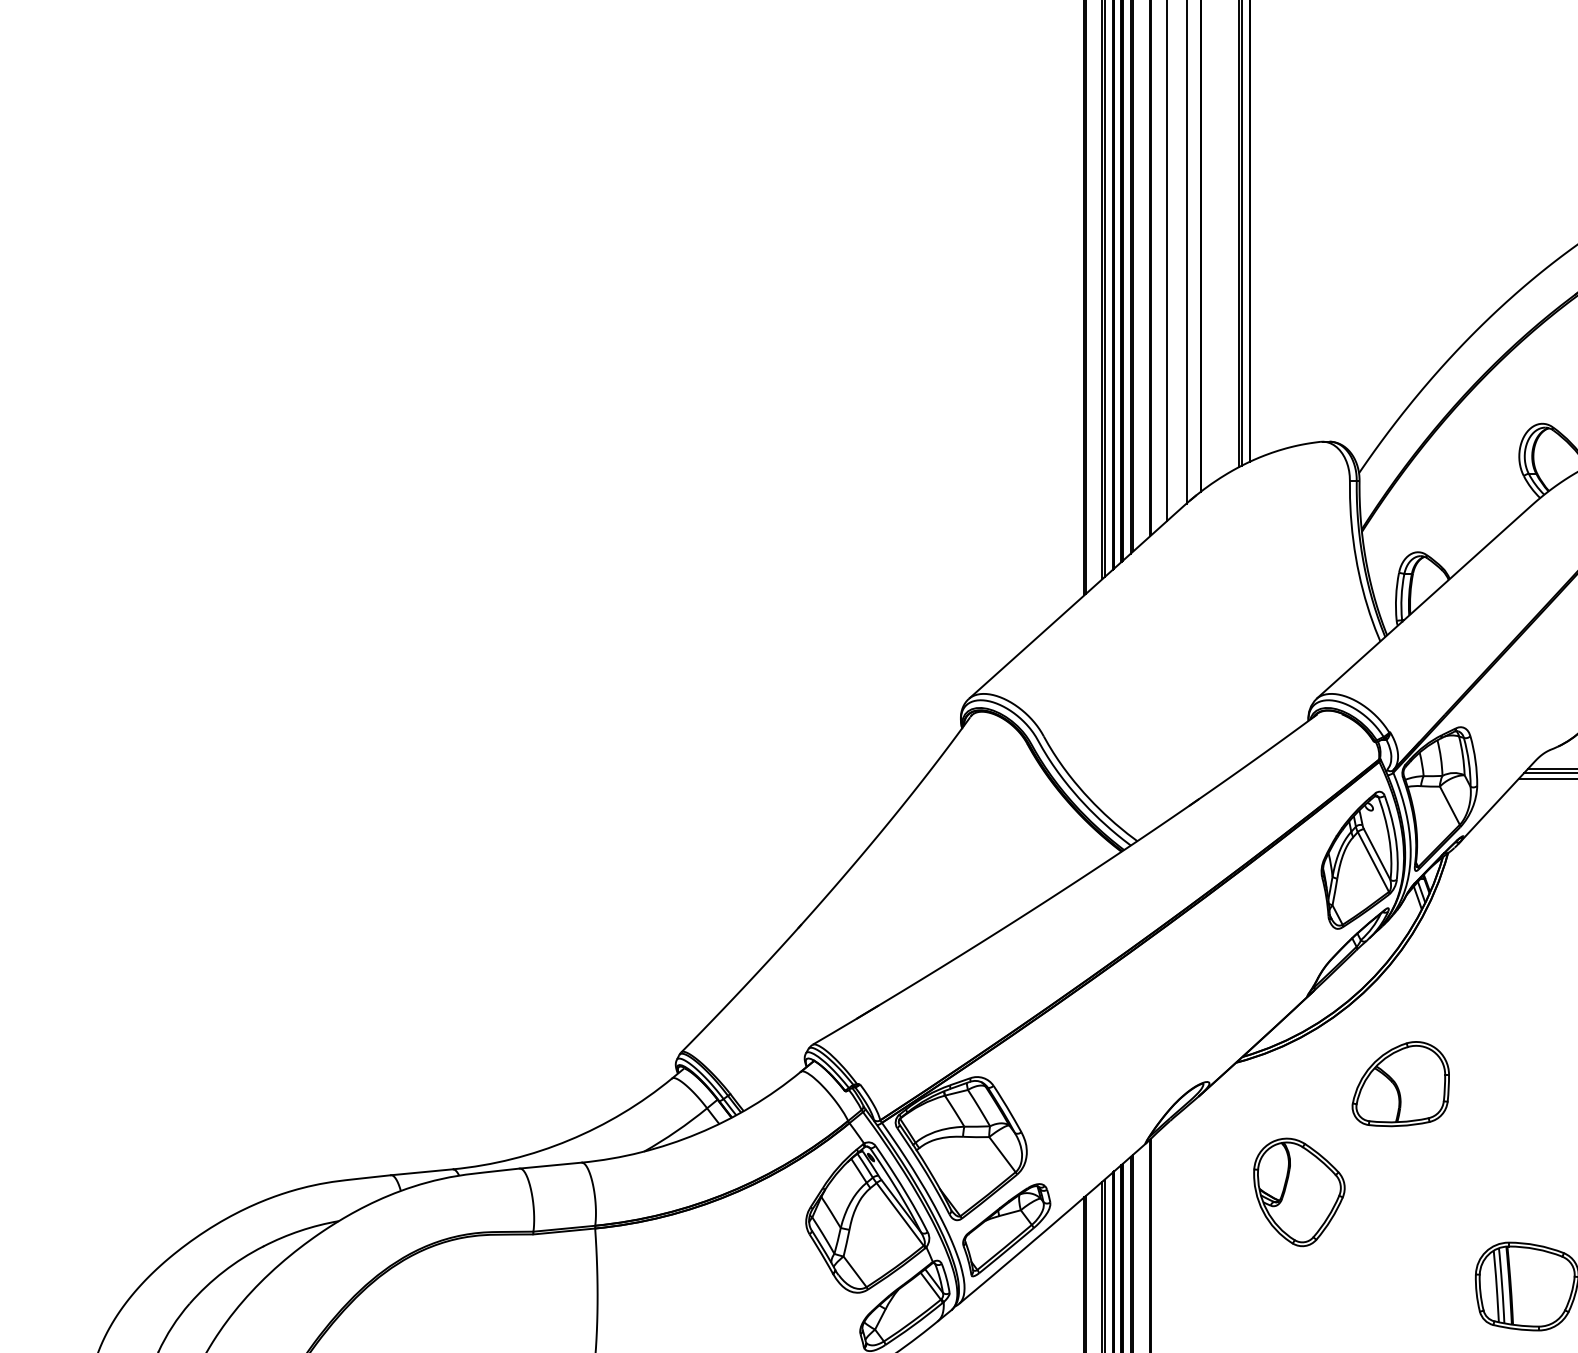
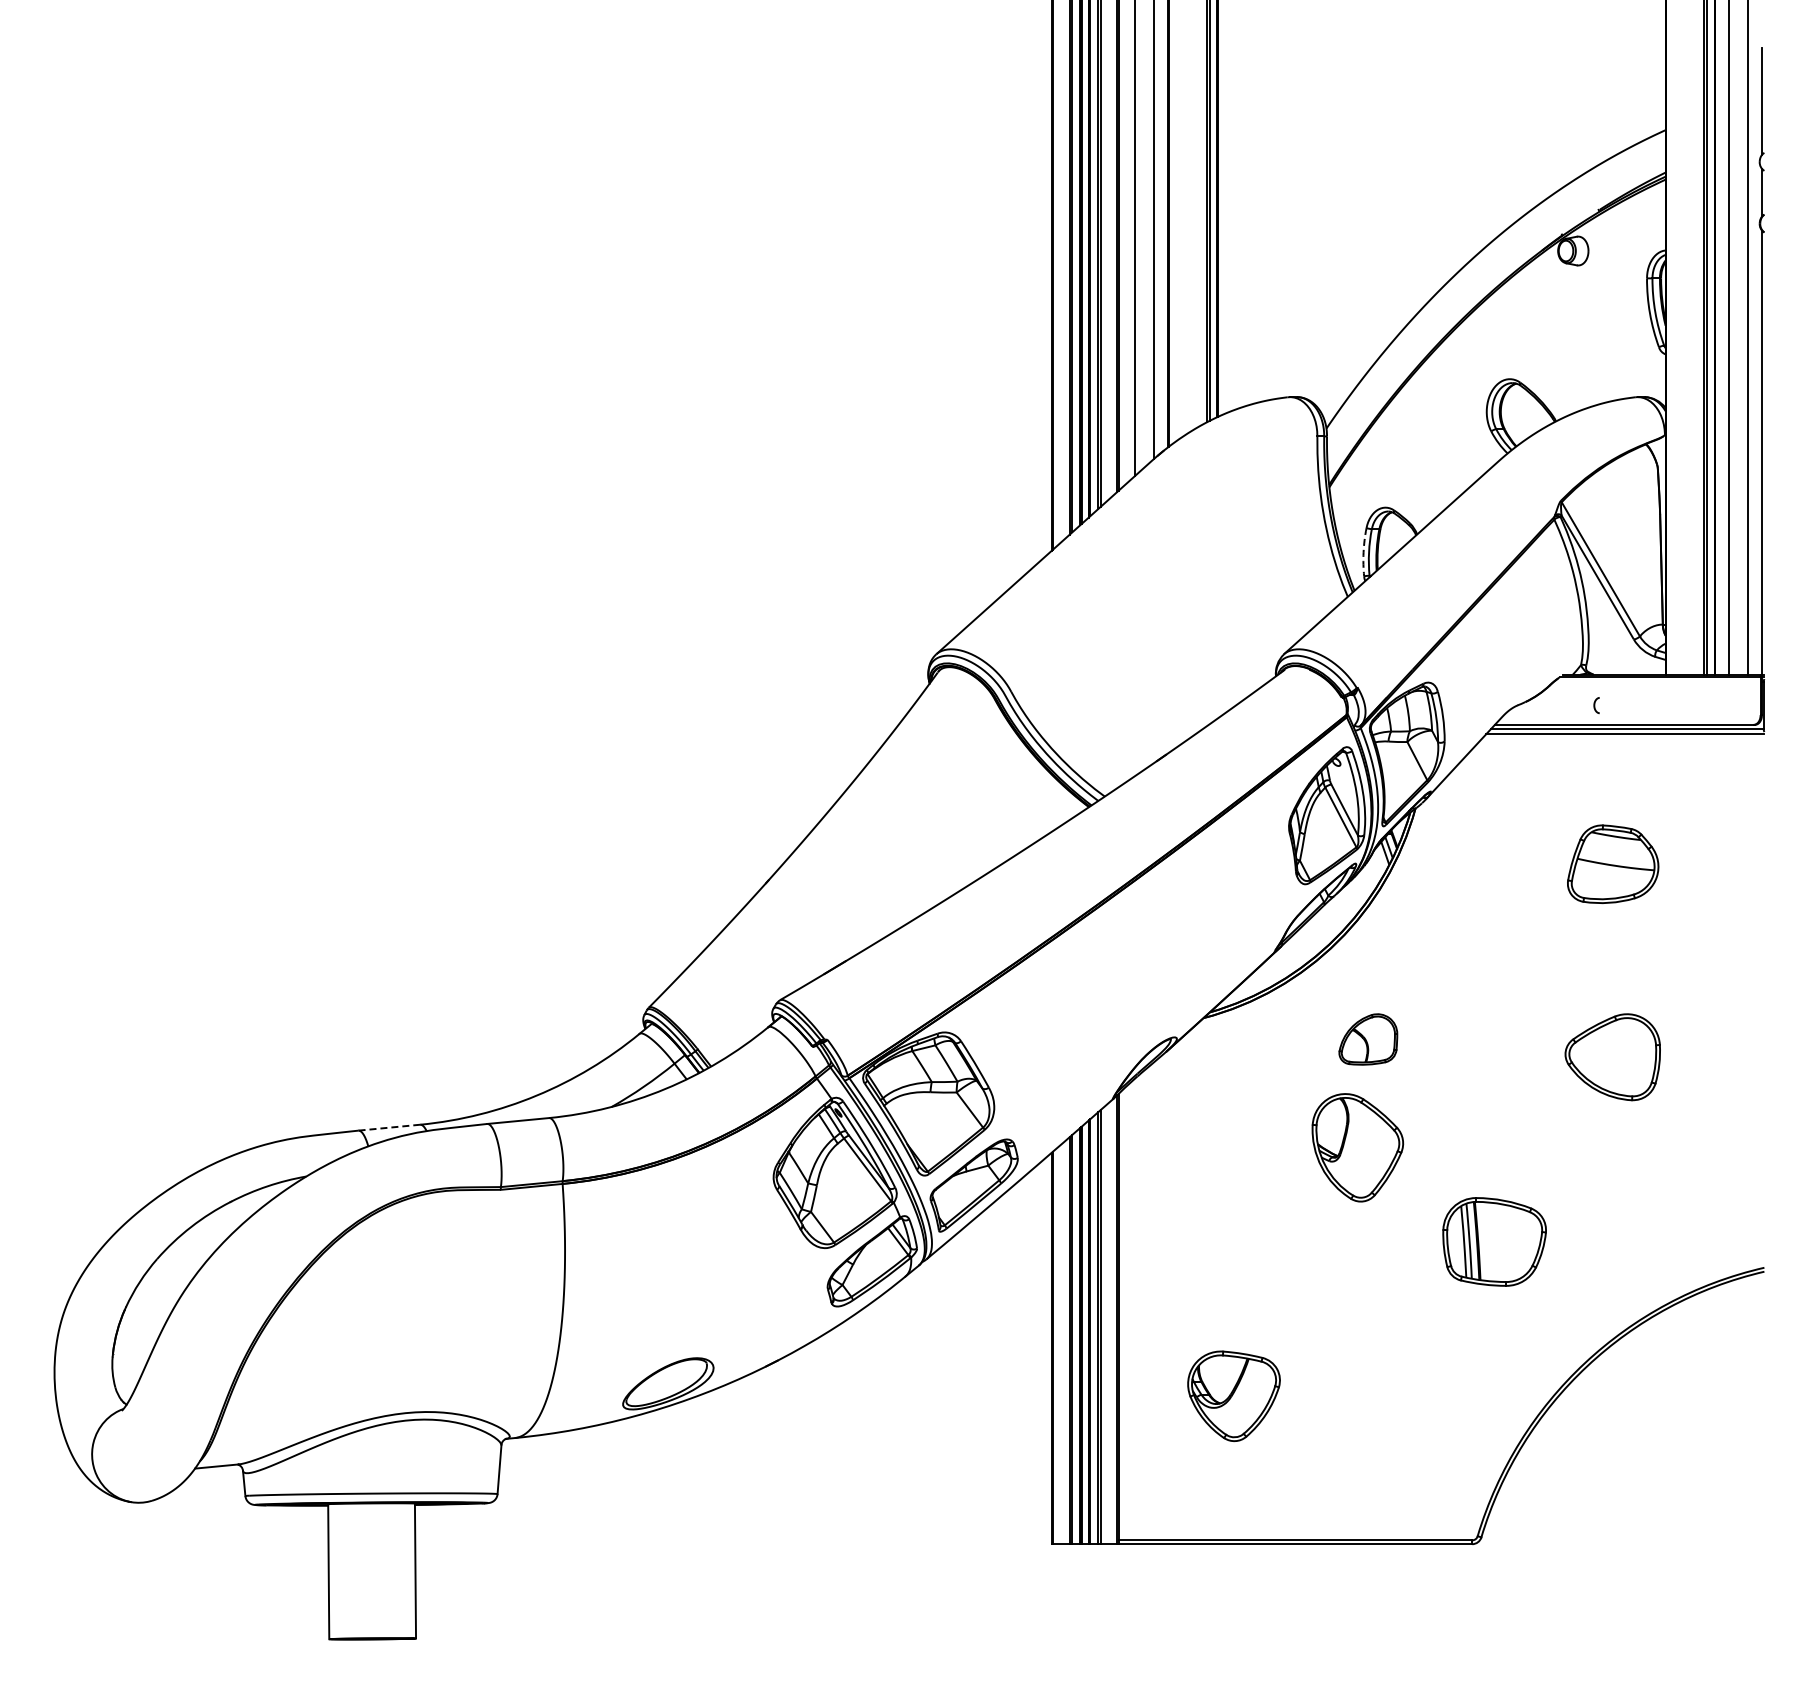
arc: (1396, 597) -> (1363, 552), solid -> dashed
part: (1401, 1084) -> (1368, 1039), size x0.6
line: (421, 1172) -> (388, 1127), solid -> dashed
part: (1299, 1192) -> (1357, 1147), moved

